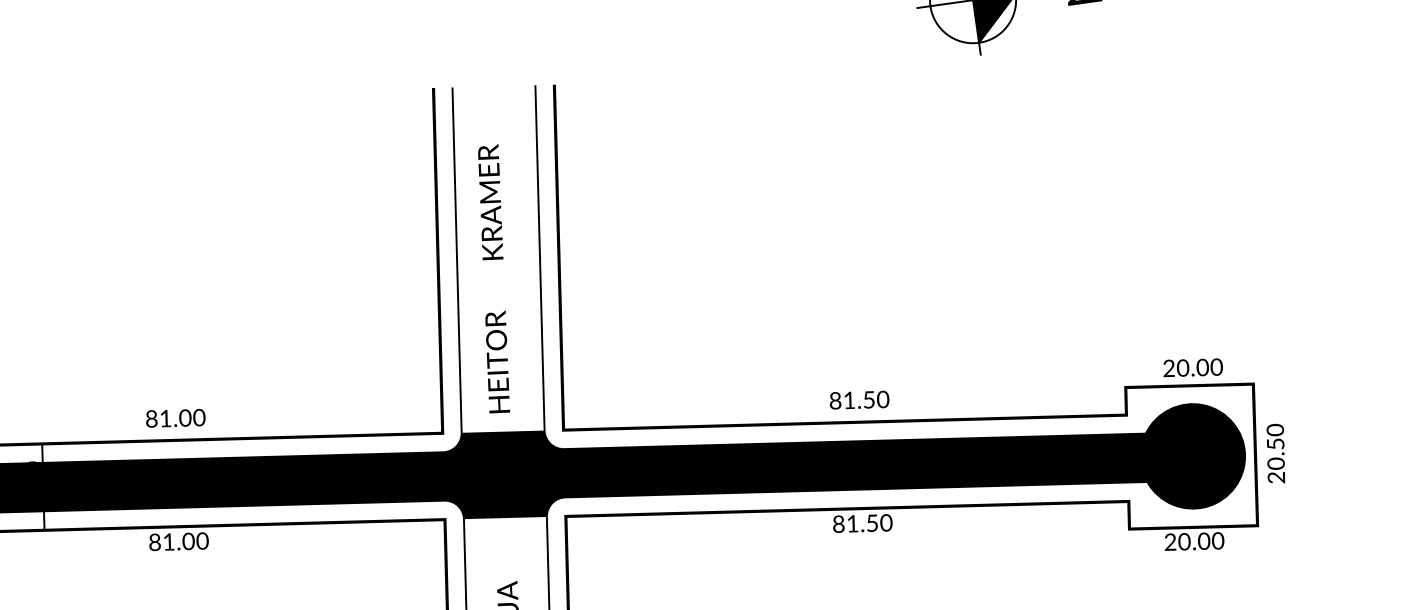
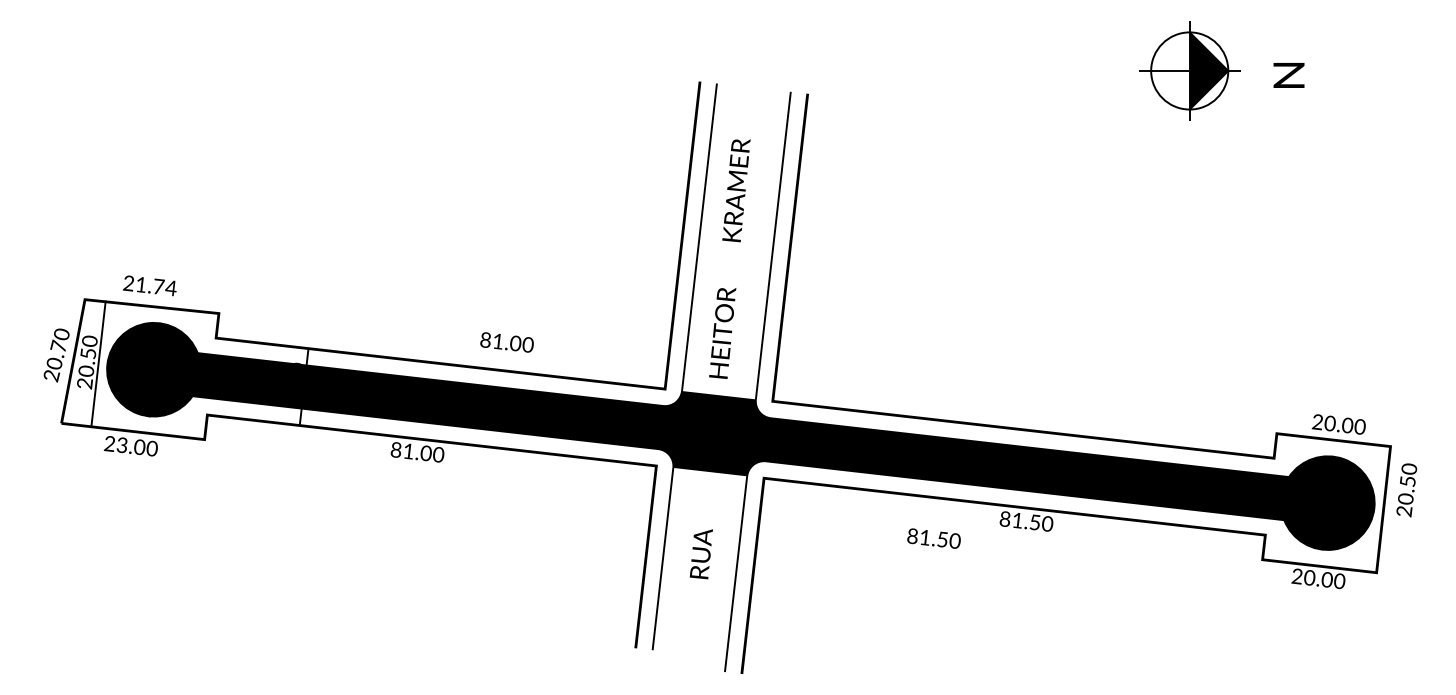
text: (858, 400) -> (933, 538), moved
text: (175, 418) -> (506, 342), moved
text: (1275, 454) -> (1406, 490), moved

